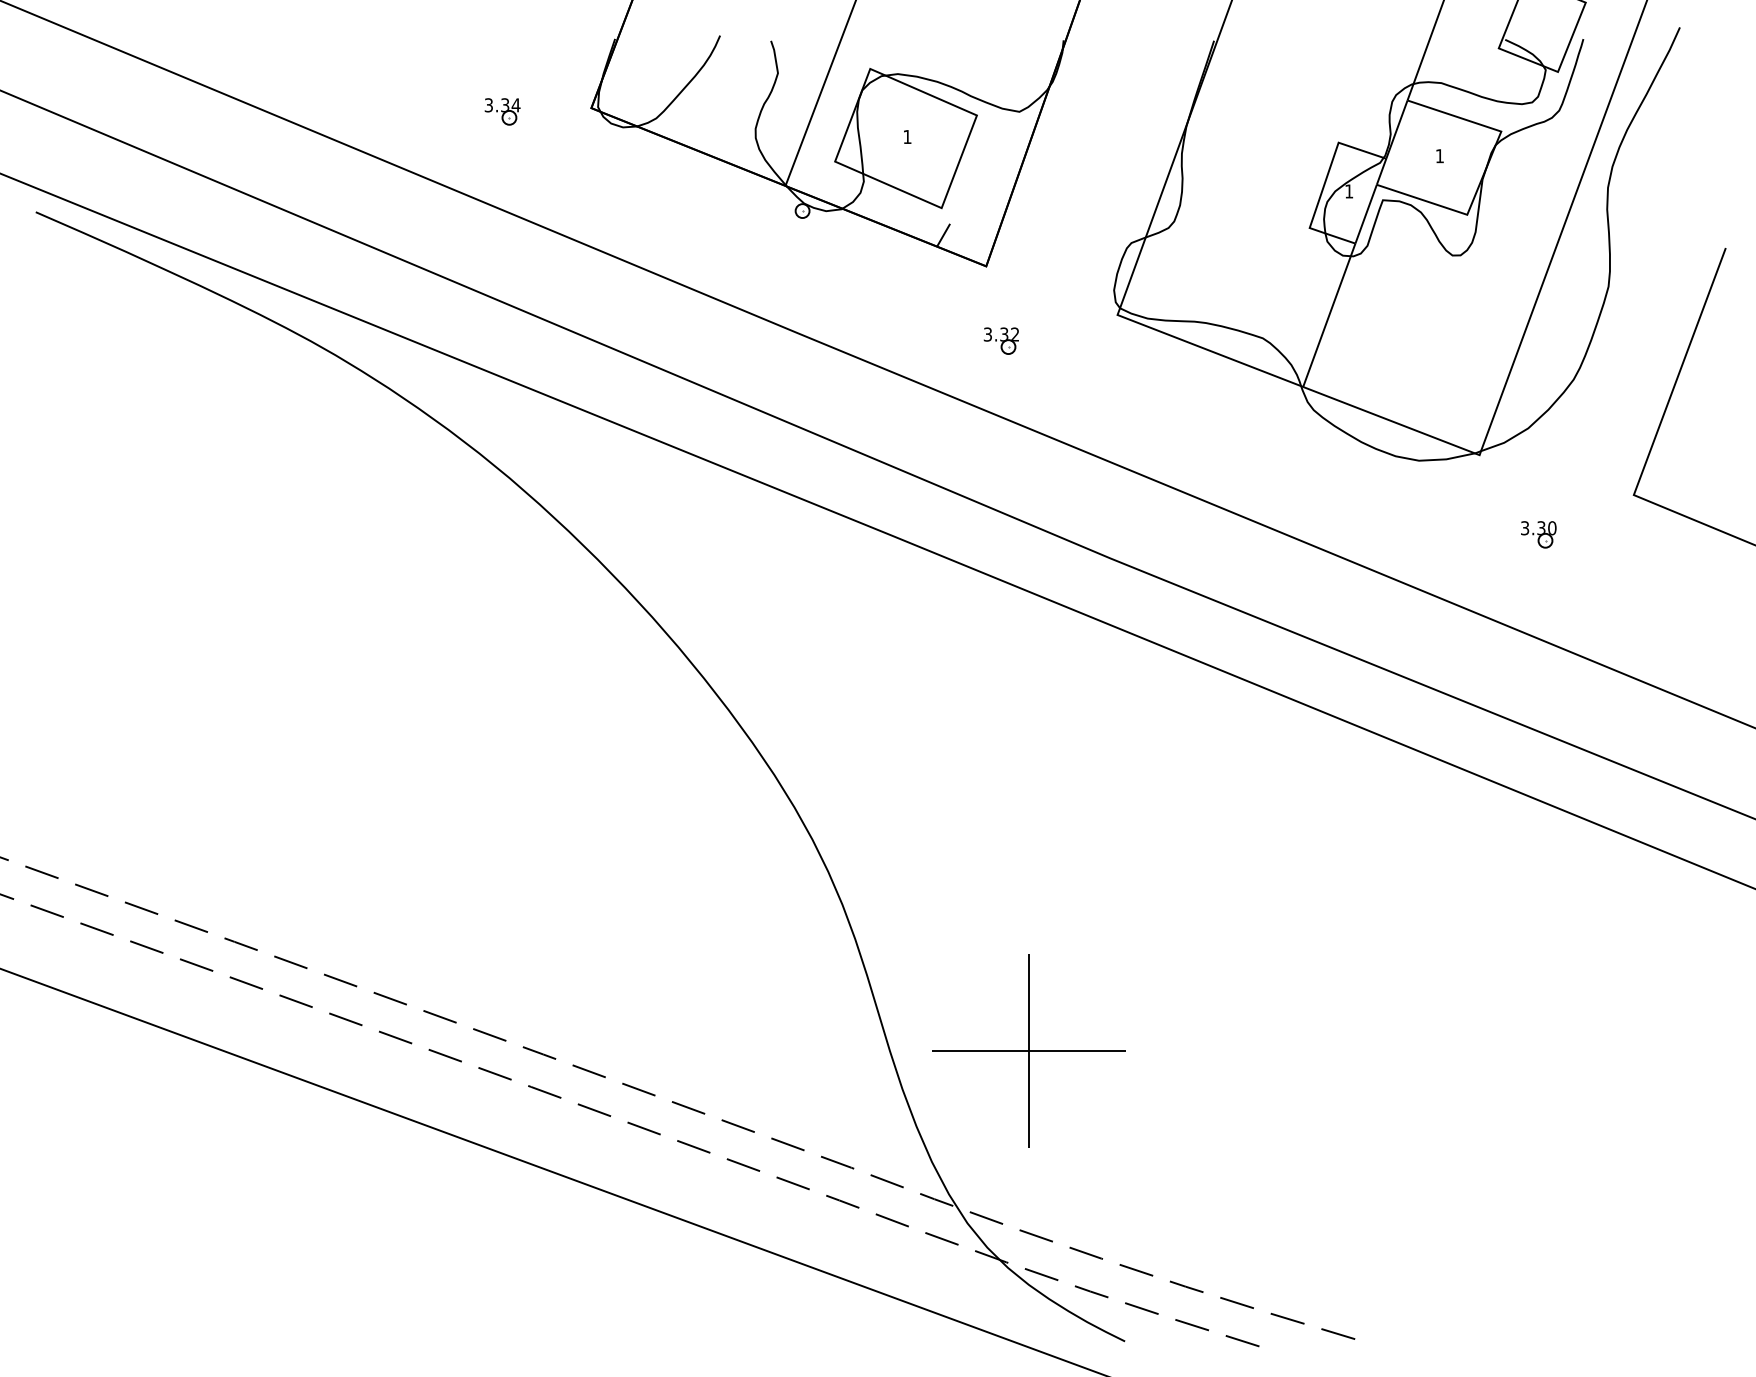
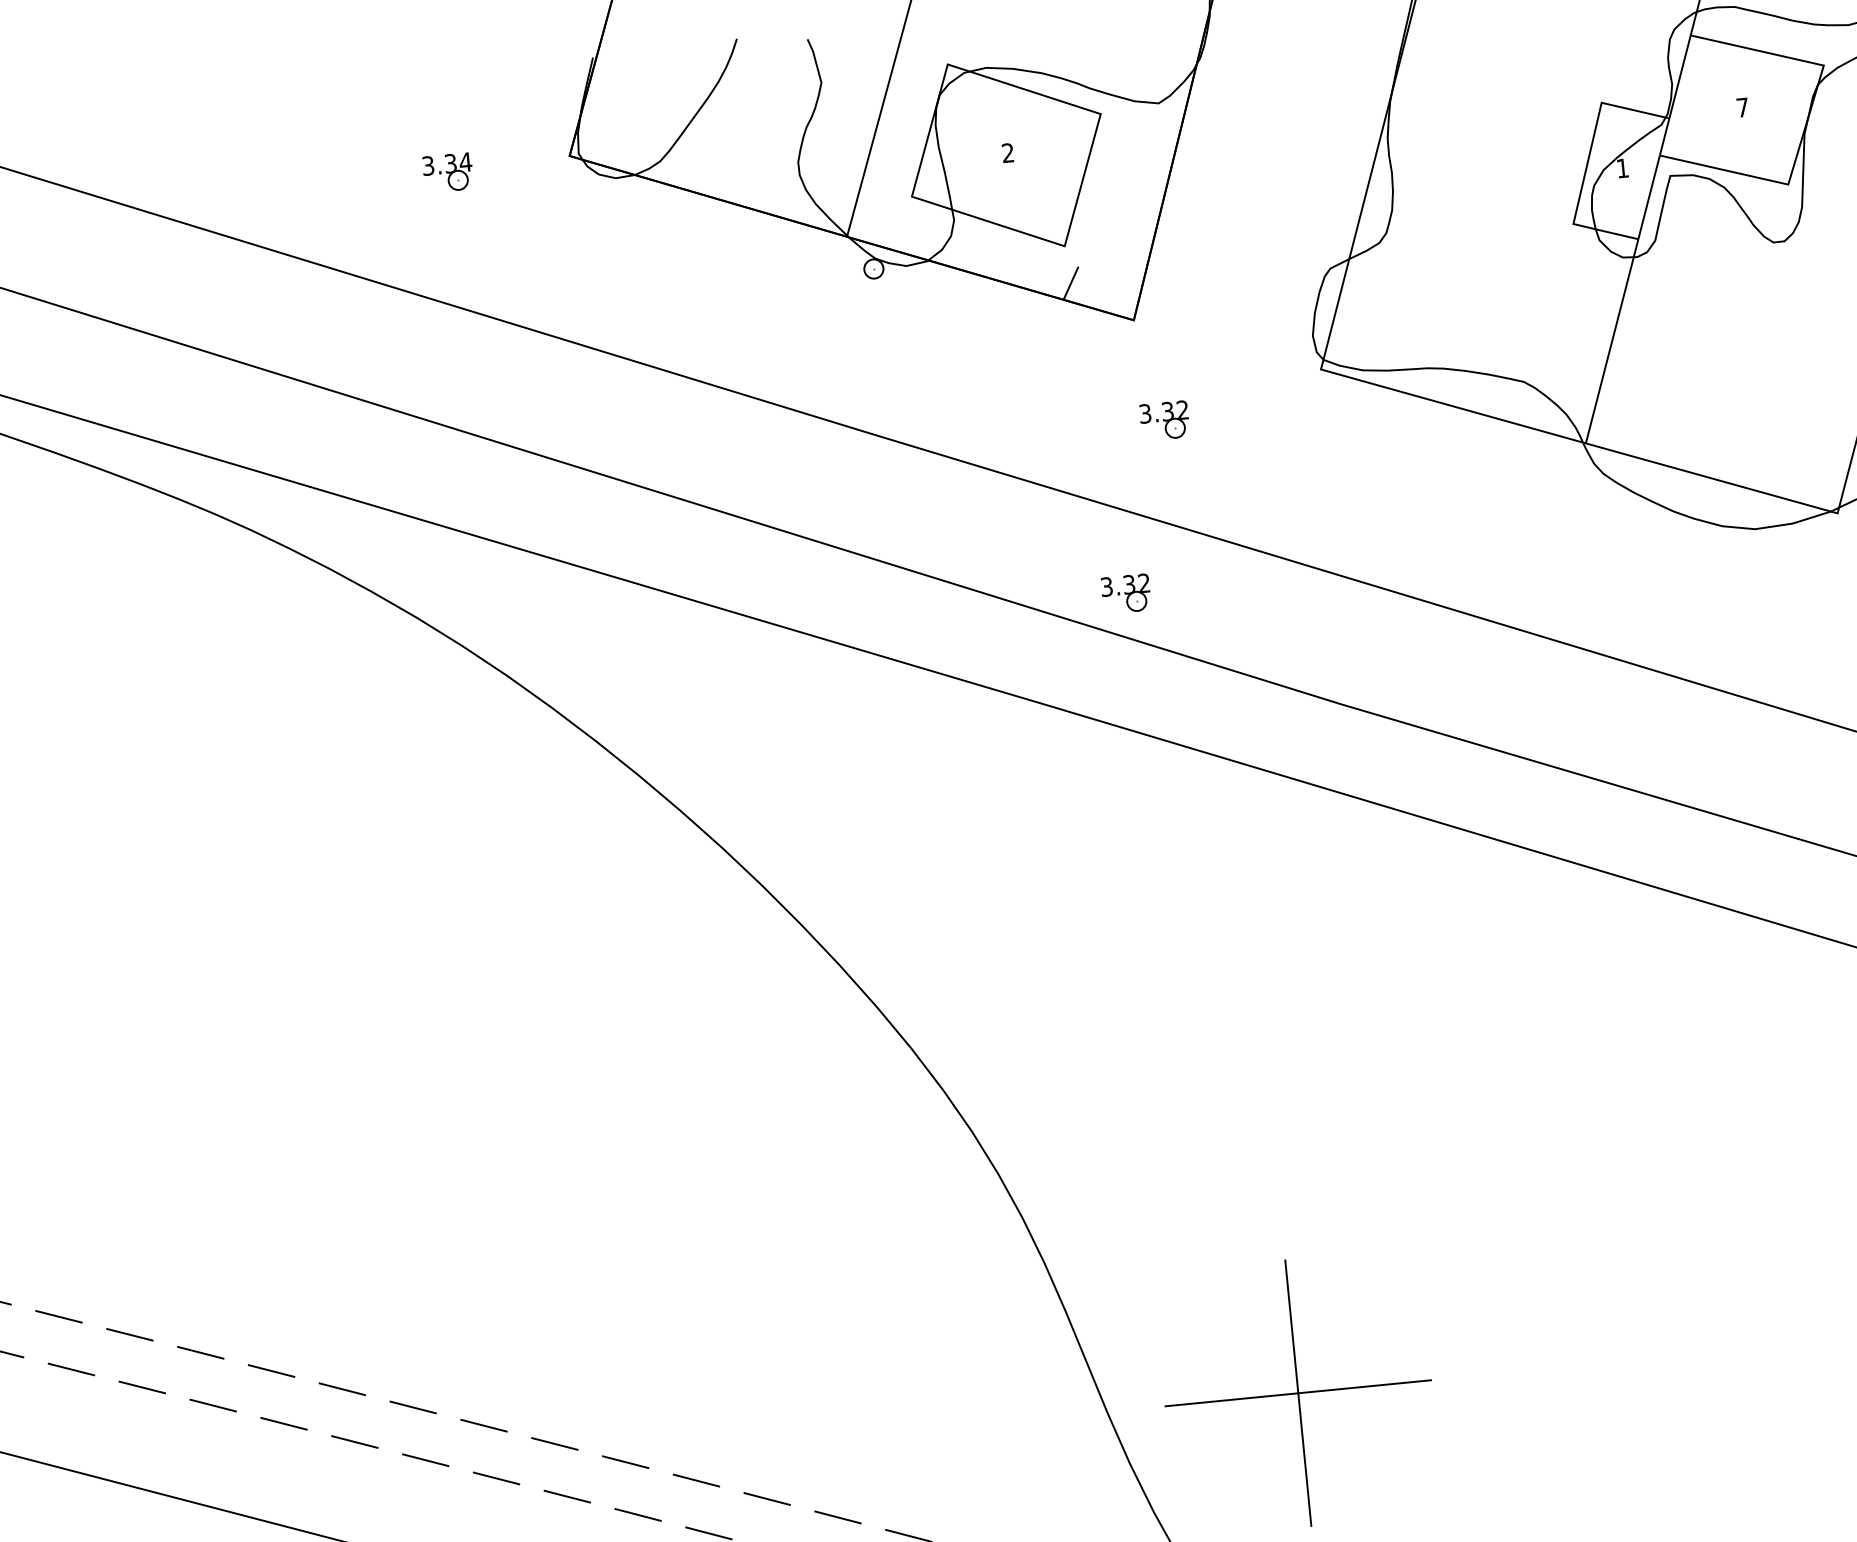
text: (907, 136) -> (1008, 152), 1 -> 2
text: (1439, 156) -> (1742, 108), 1 -> 7
part: (960, 462) -> (1124, 593), added

